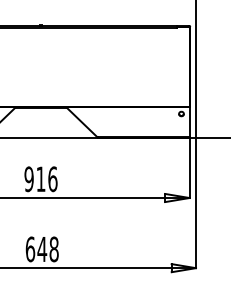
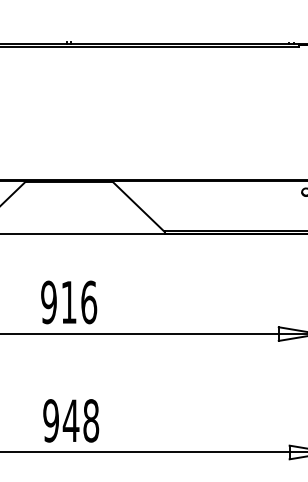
text: (30, 249) -> (51, 420), 648 -> 948

